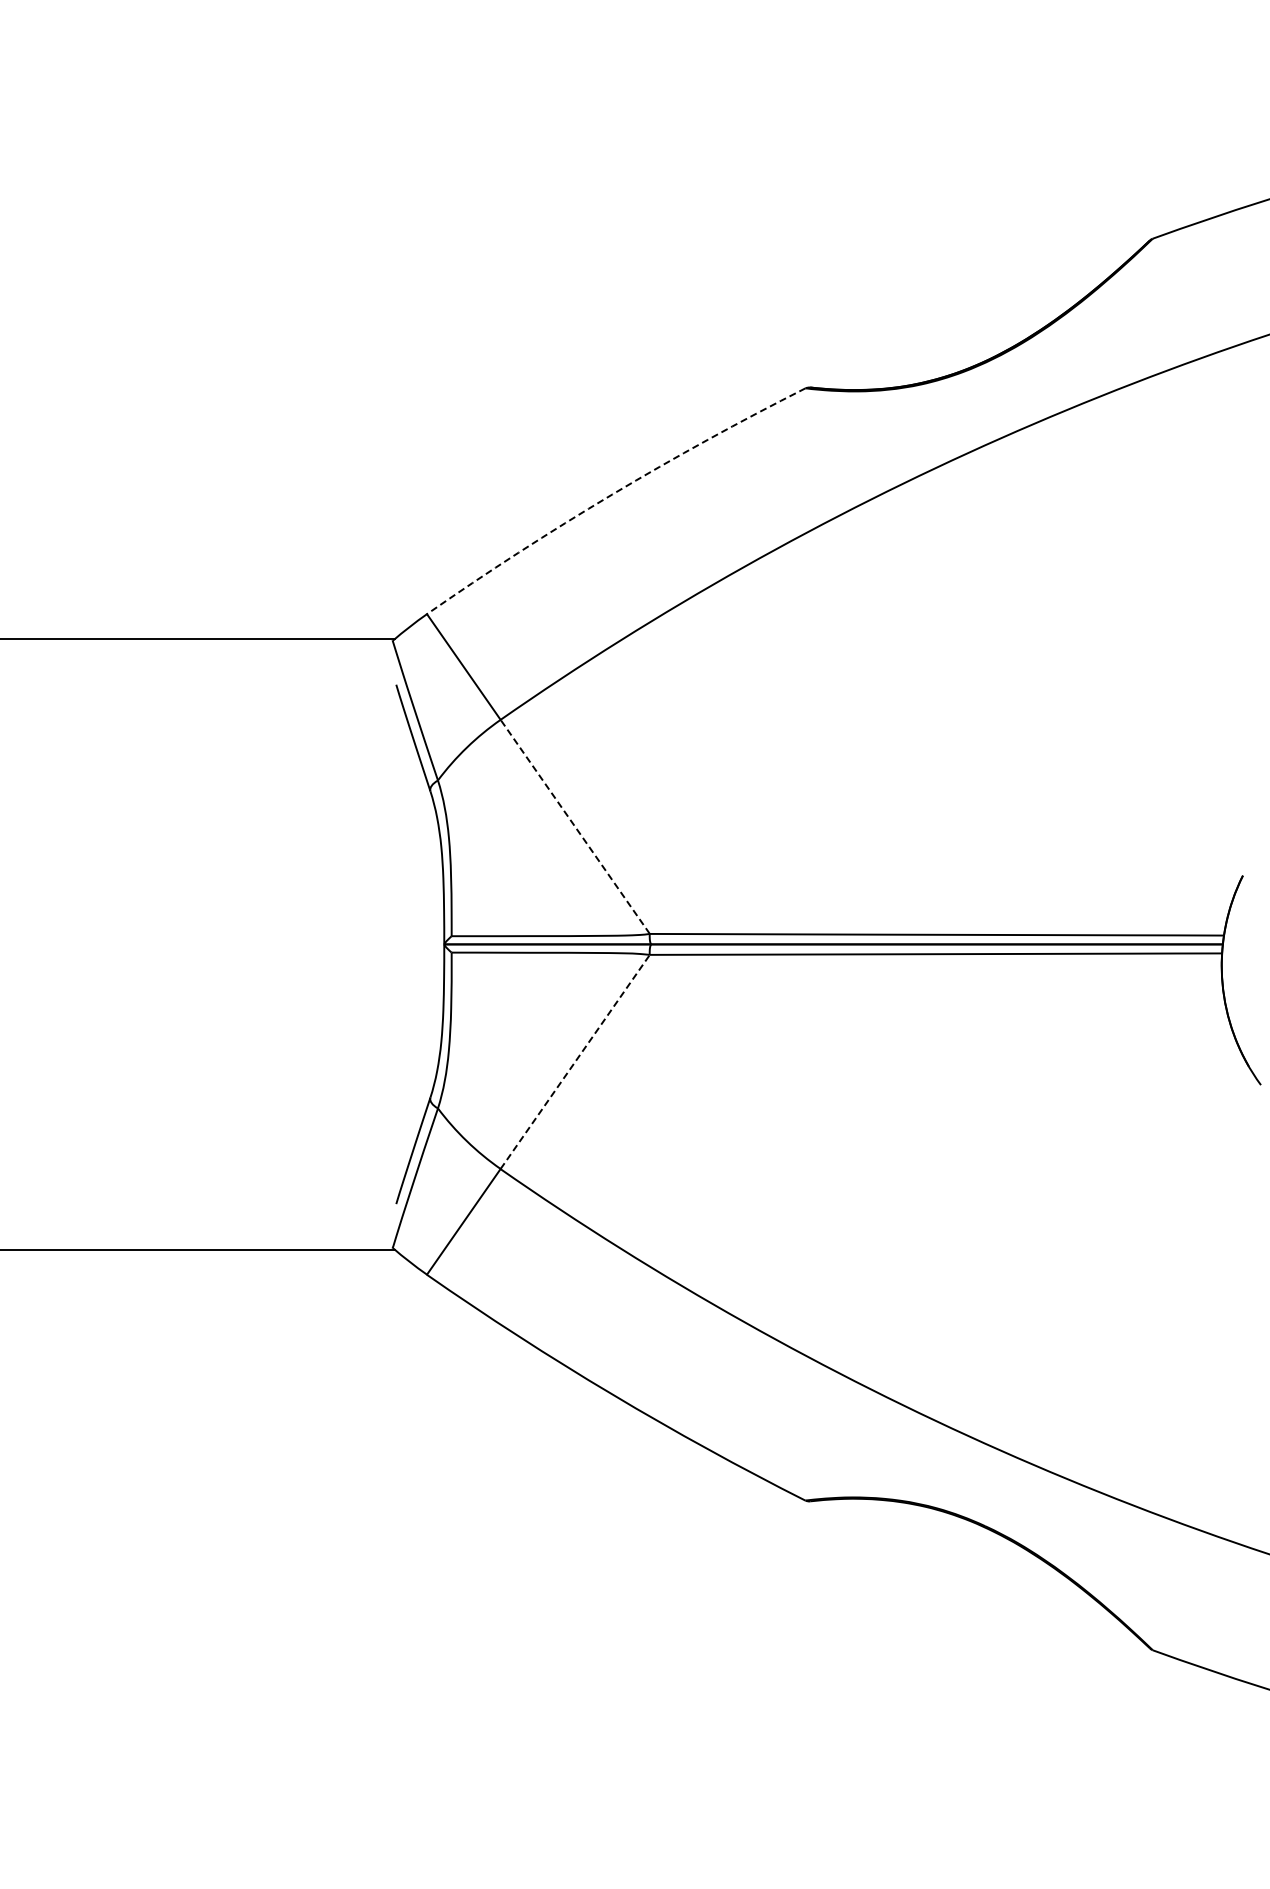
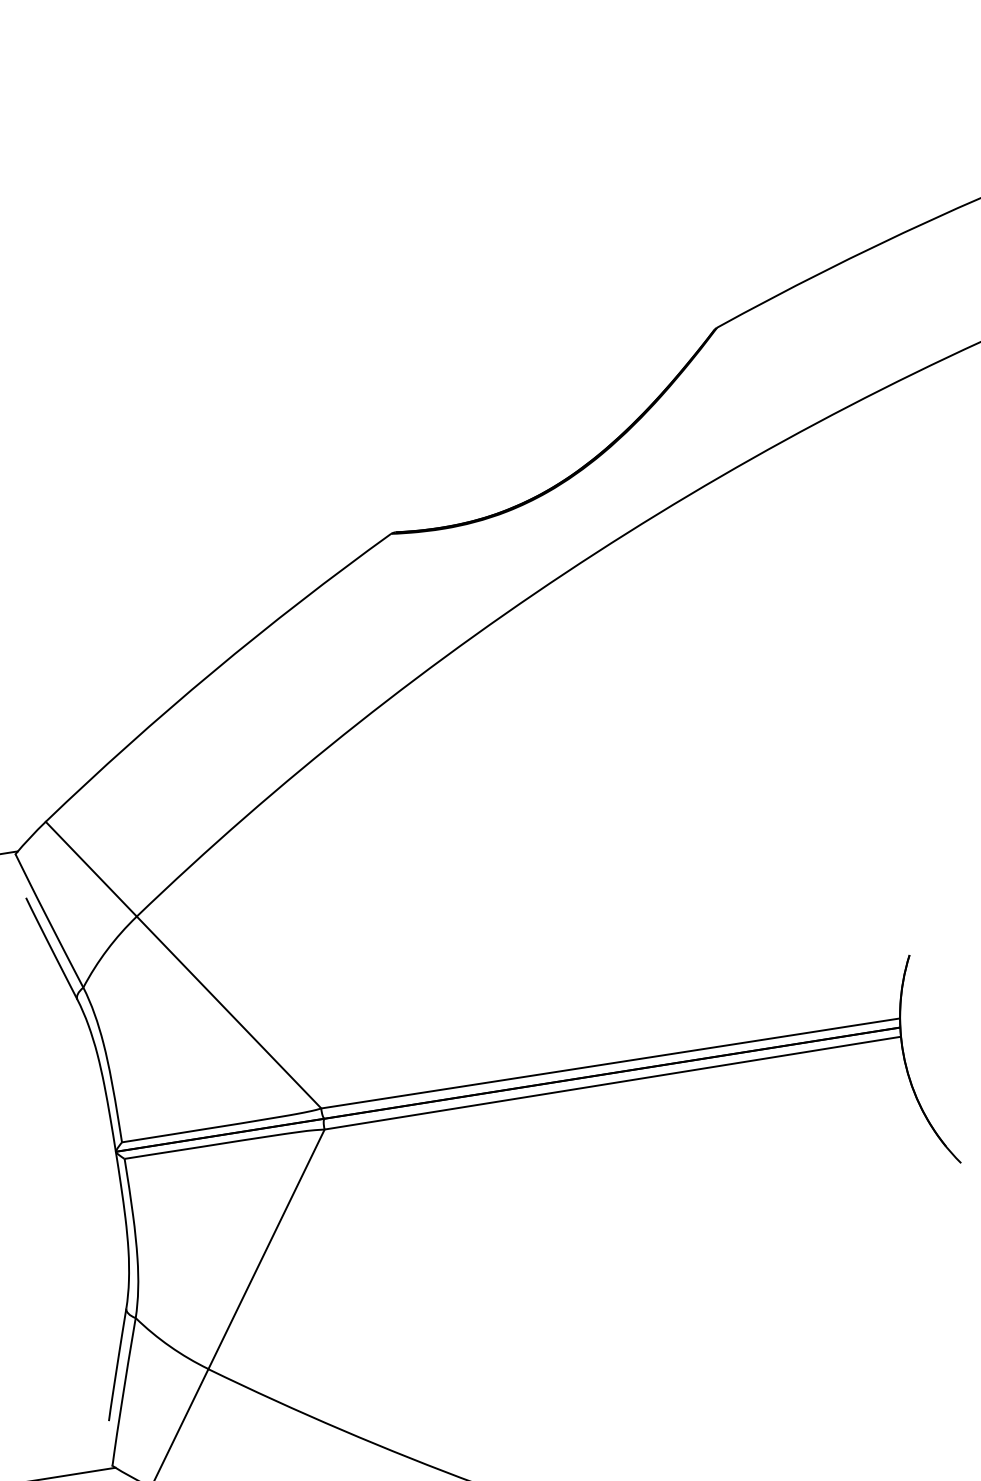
arc: (612, 494) -> (213, 671), dashed -> solid
line: (575, 826) -> (229, 1012), dashed -> solid
line: (575, 1061) -> (266, 1248), dashed -> solid

